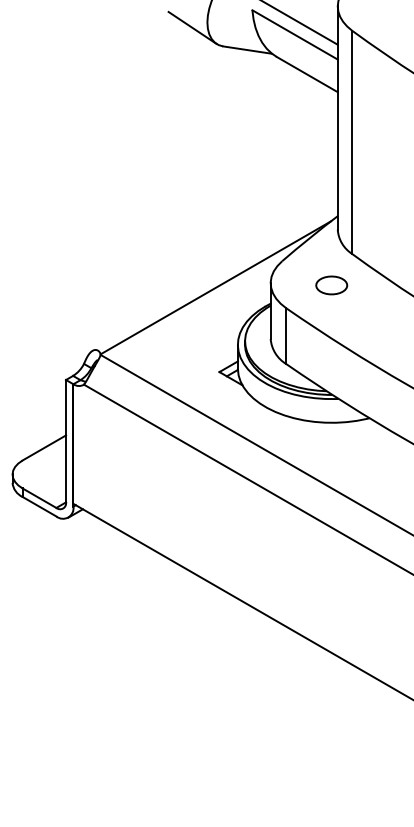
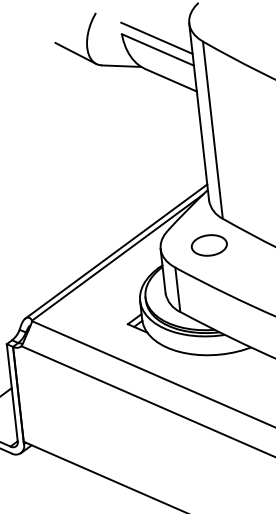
line: (214, 279) -> (115, 251), added
part: (331, 285) -> (209, 245), size x1.43

